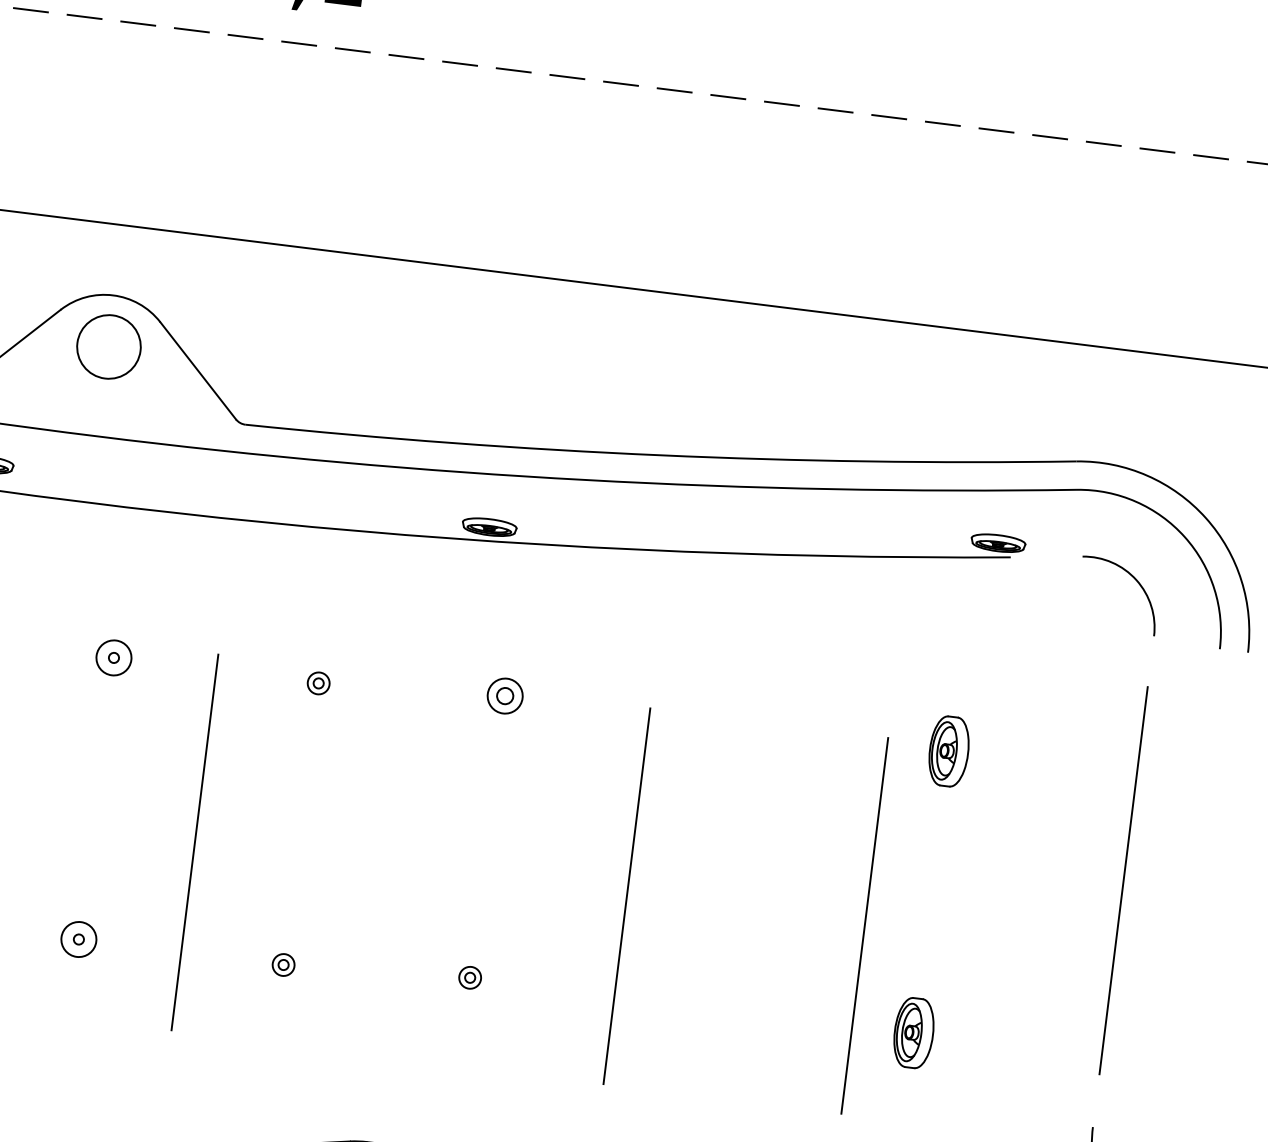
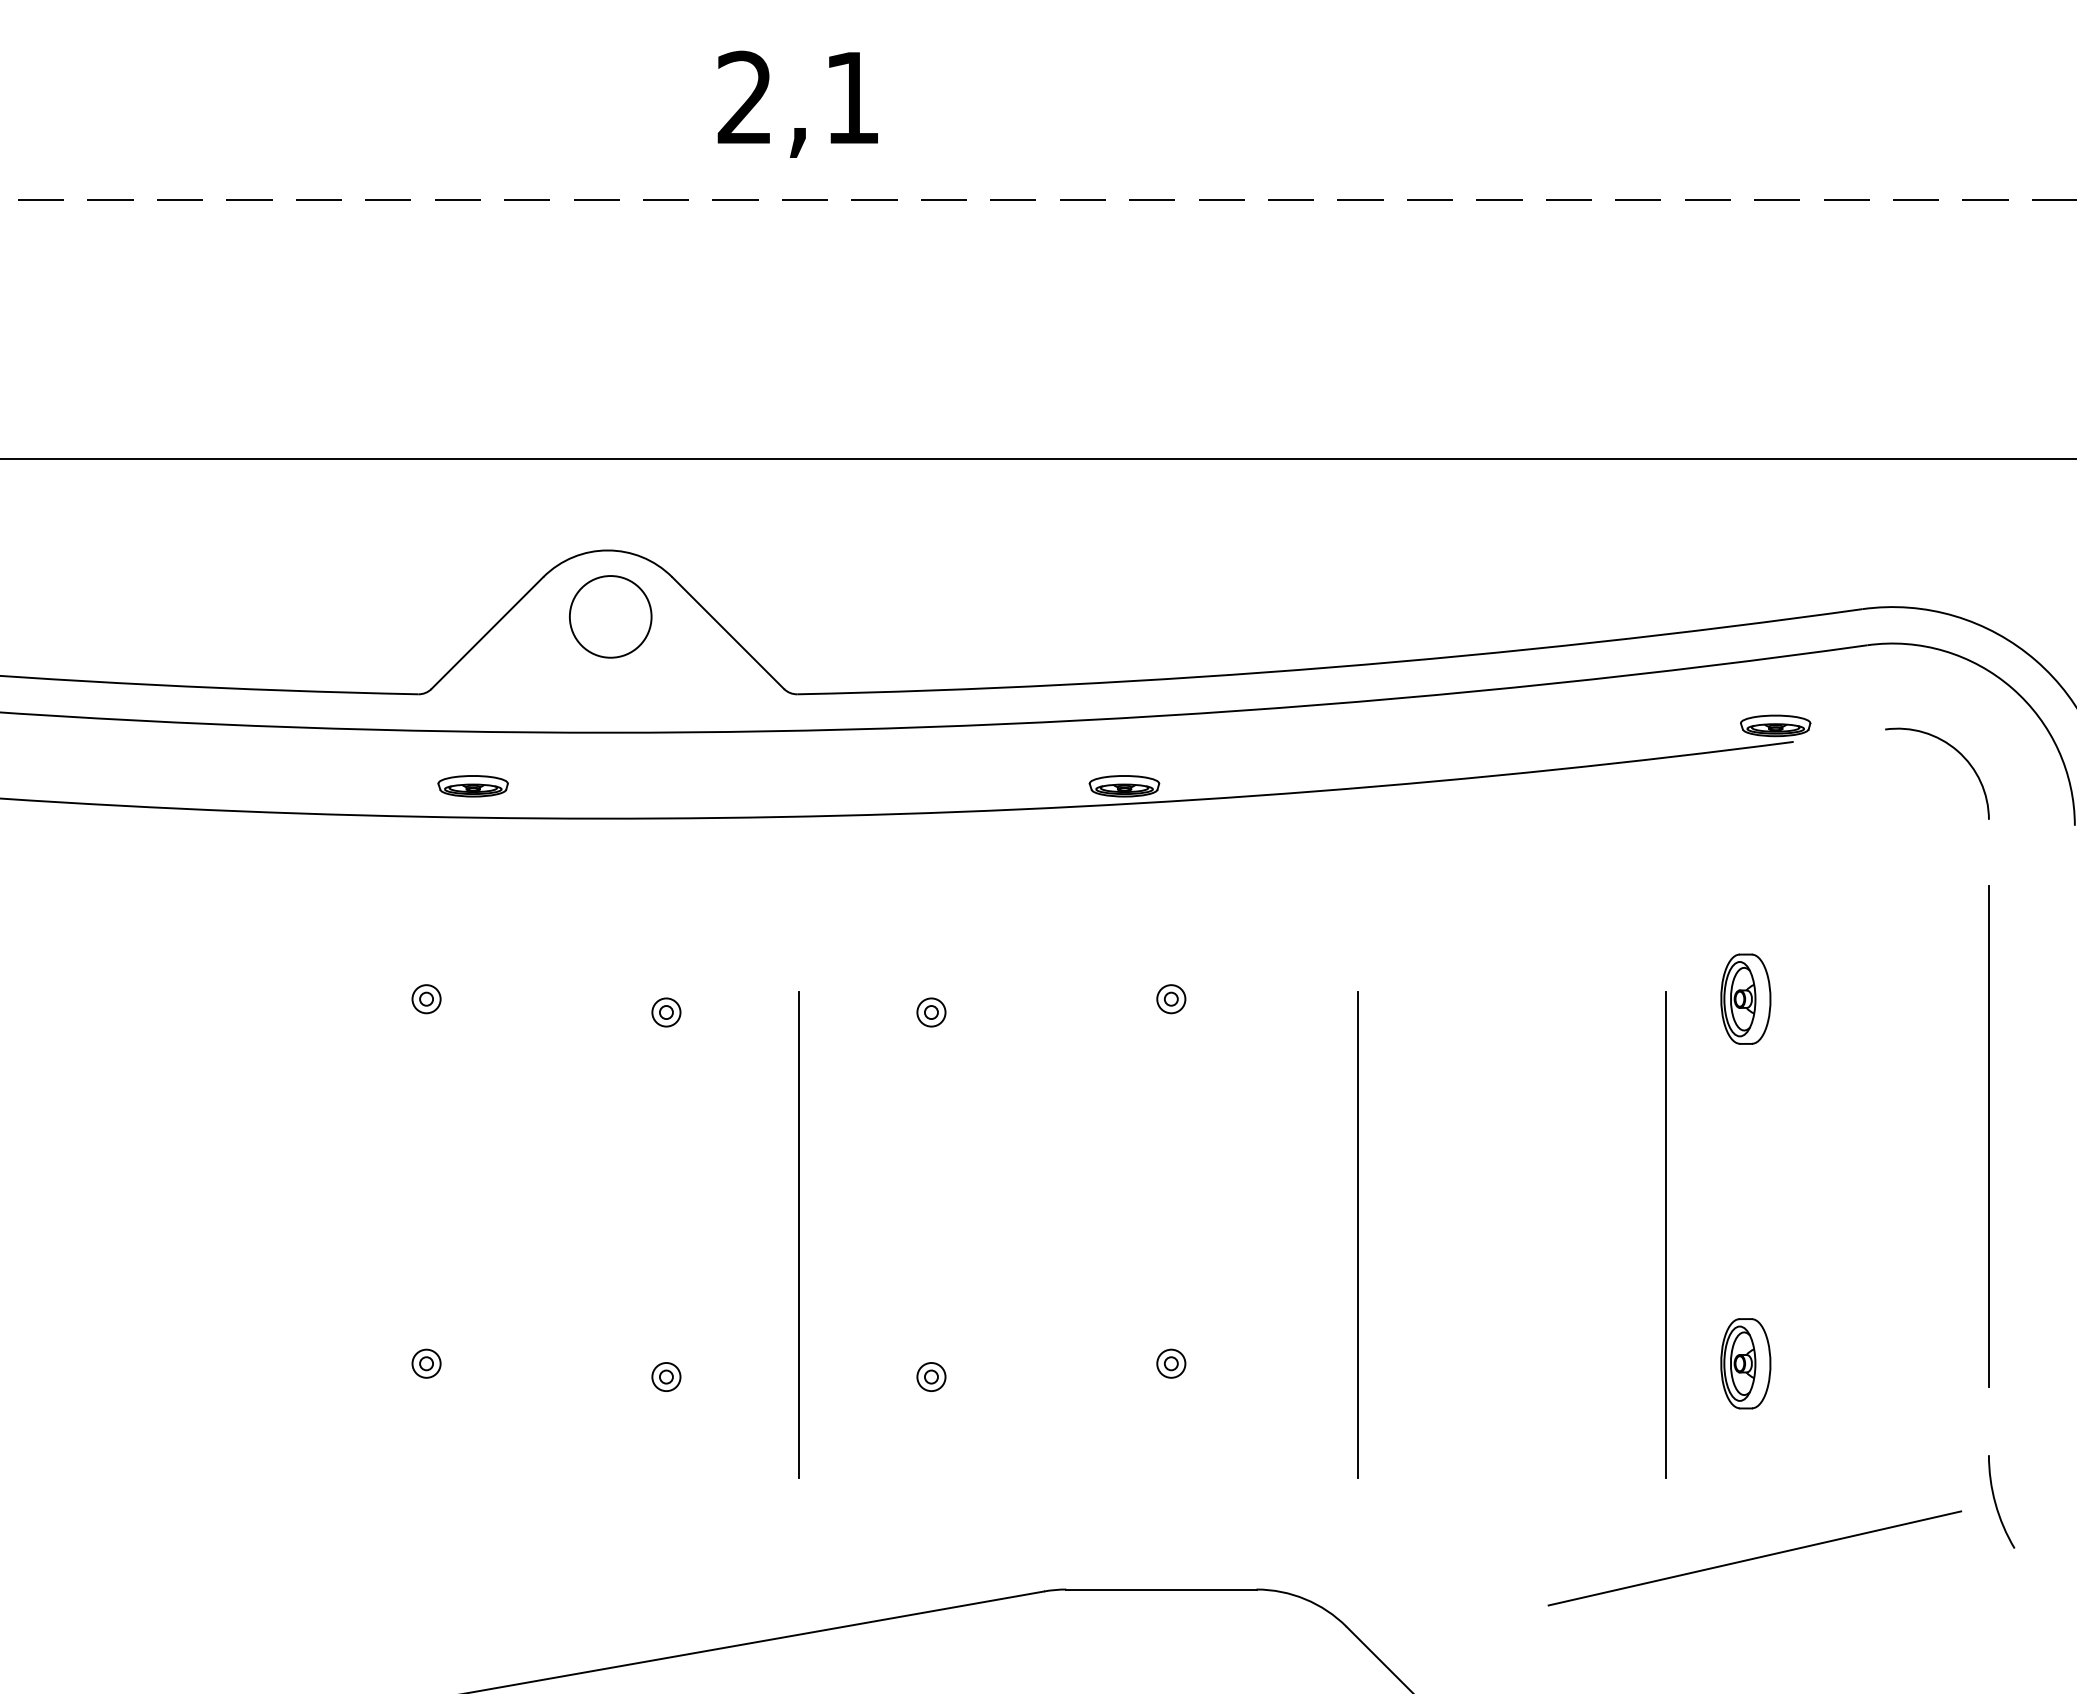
circle: (114, 657) -> (666, 1012), size x0.62
part: (505, 696) -> (1171, 999), size x0.62
circle: (78, 939) -> (666, 1377), size x0.62

